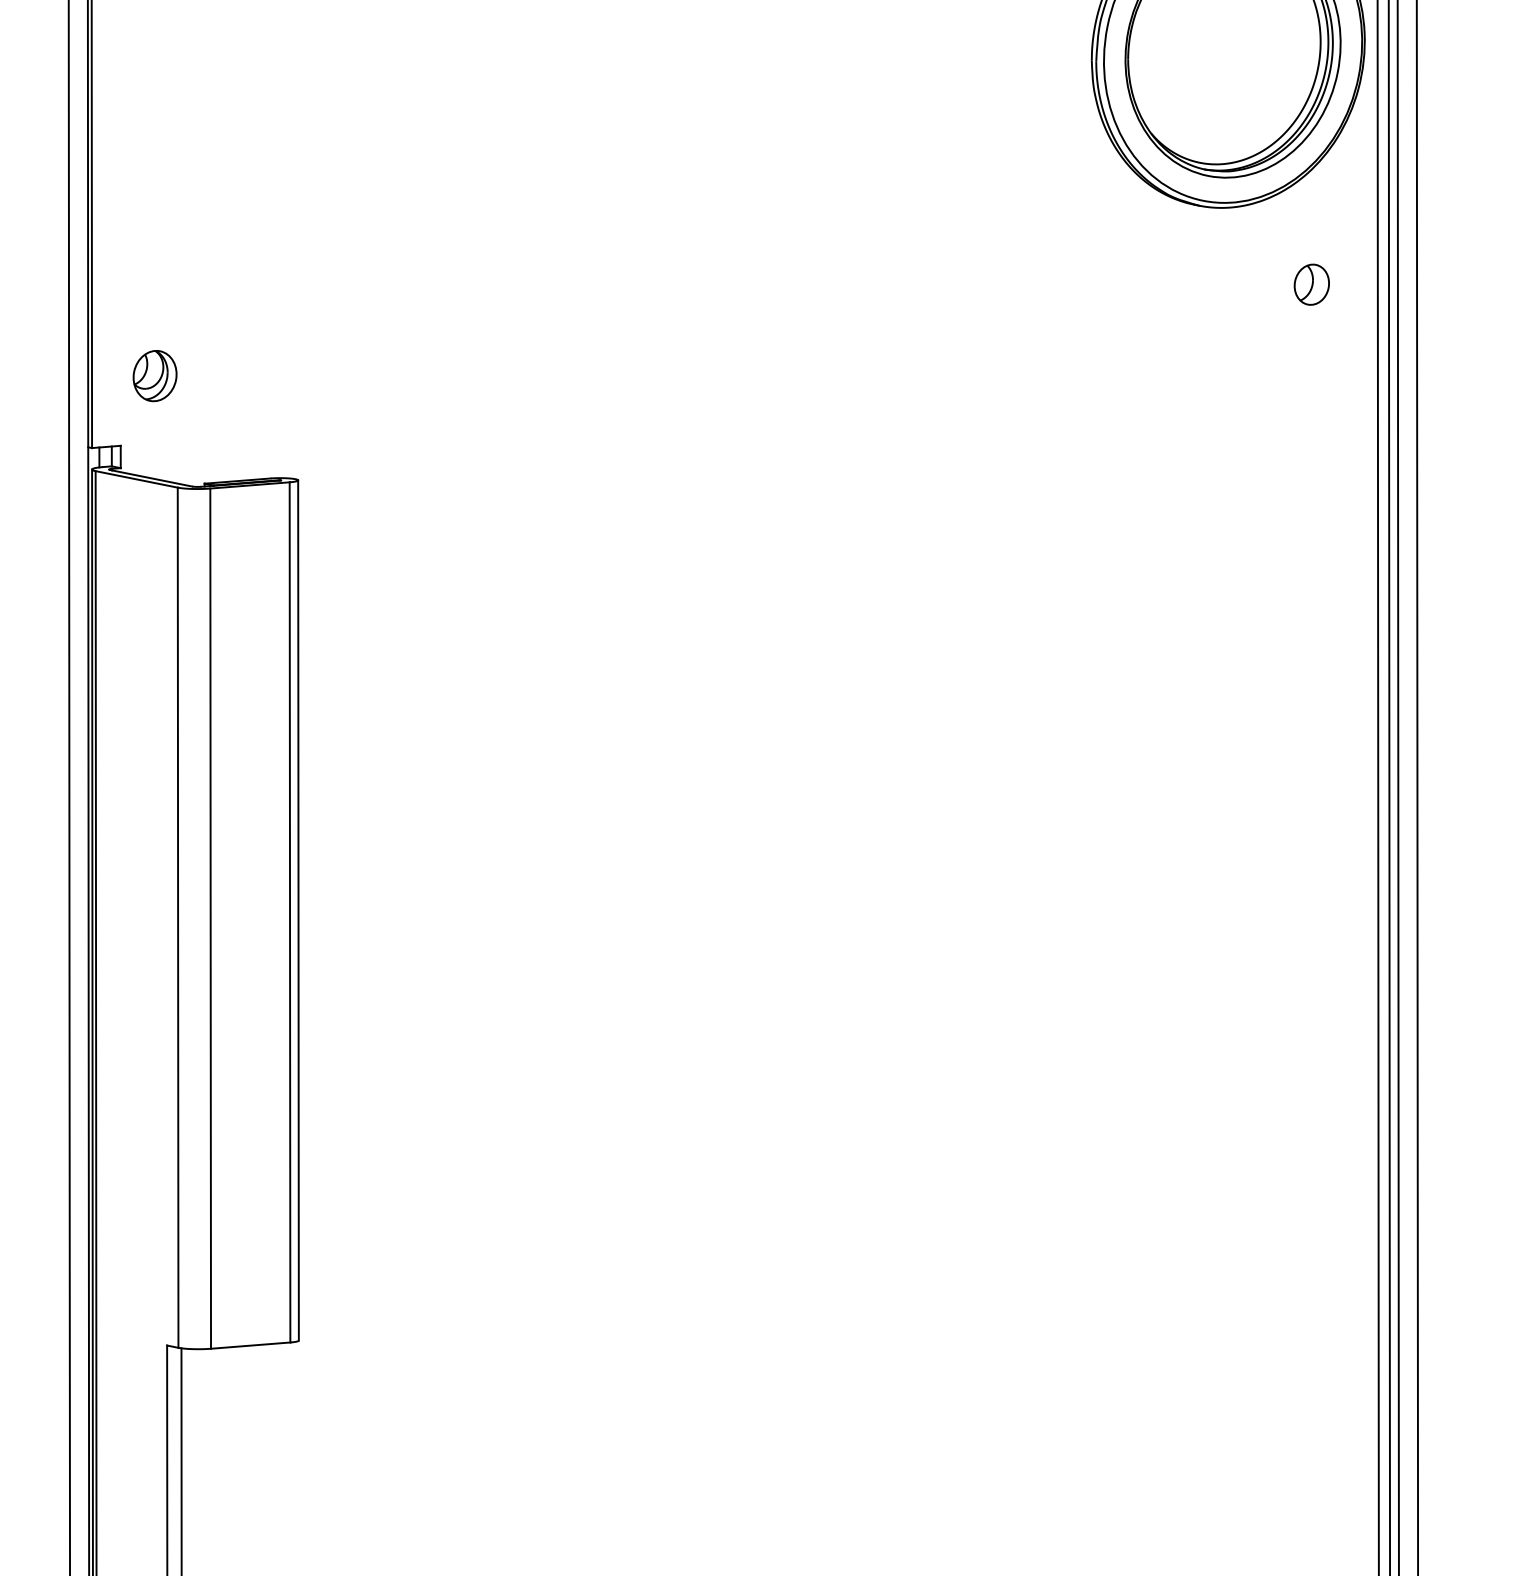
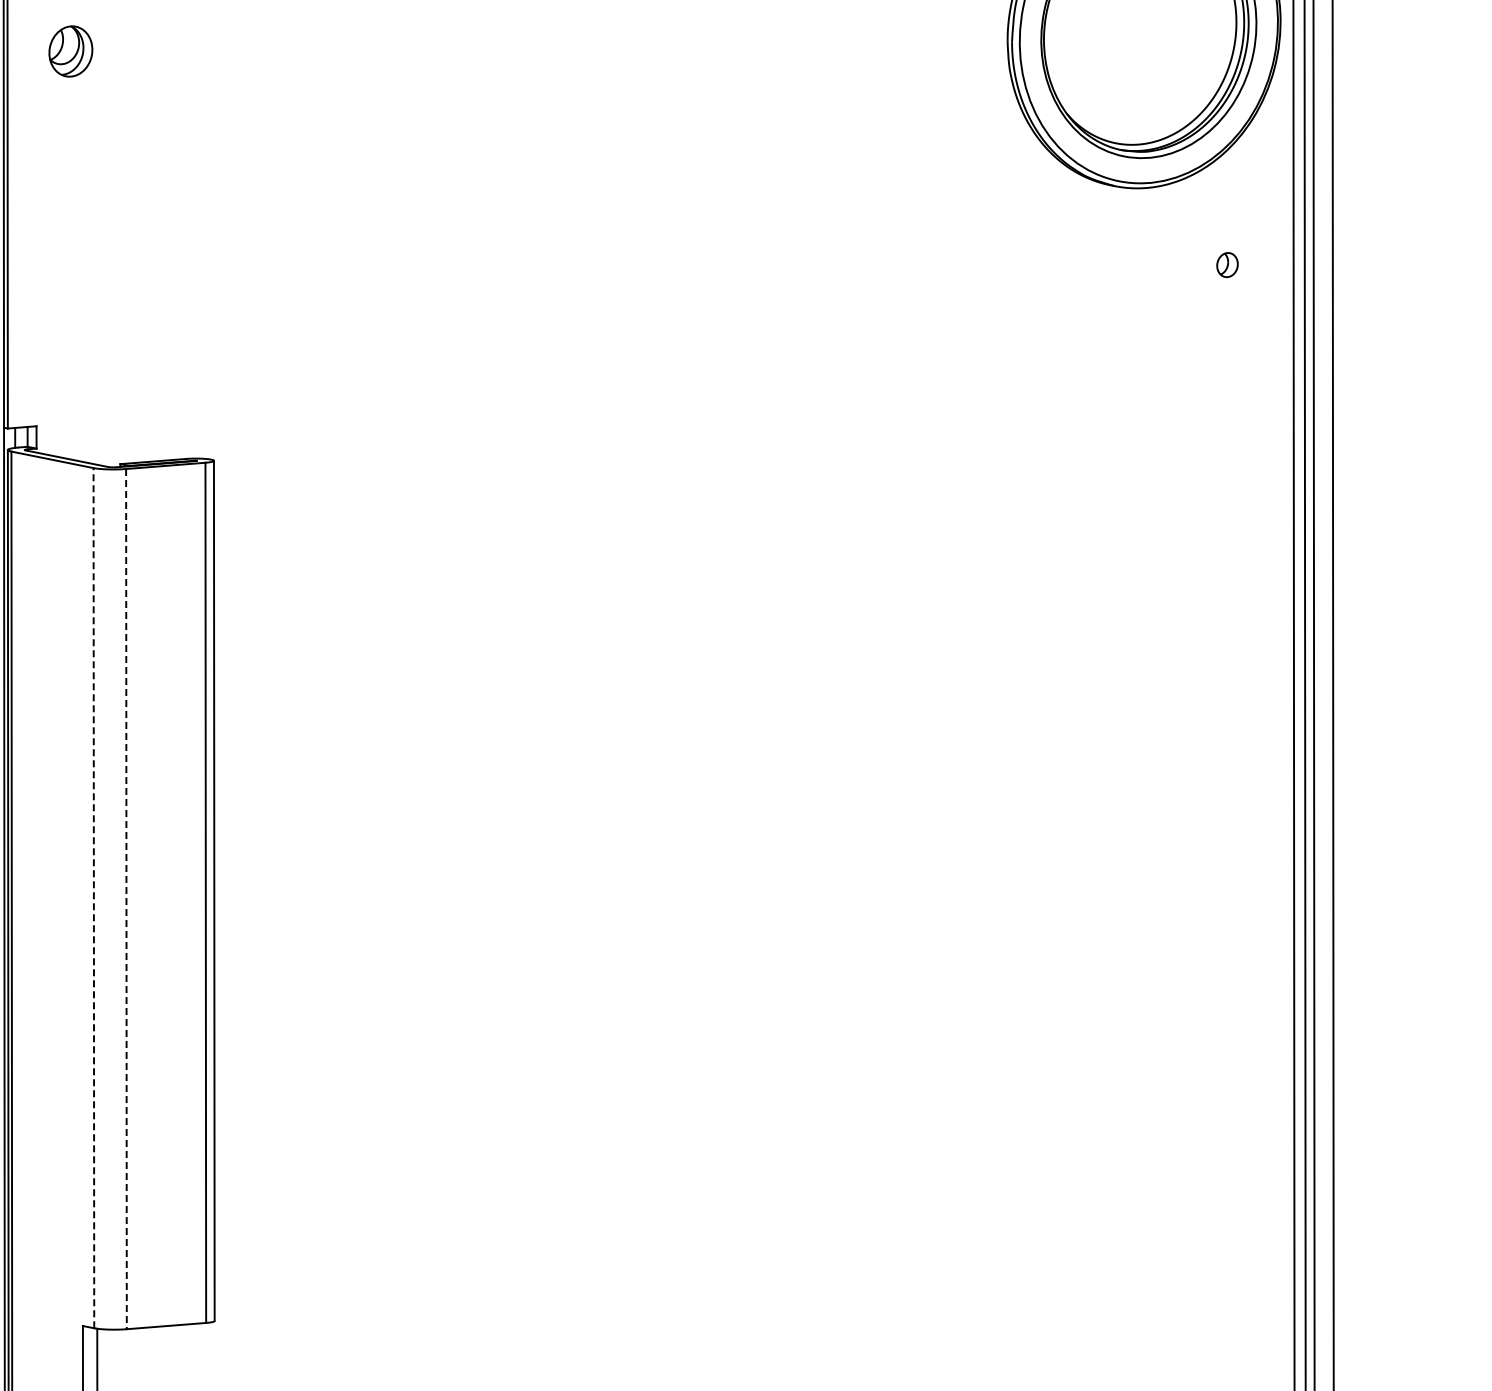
part: (1311, 284) -> (1227, 264), size x0.6
part: (154, 376) -> (70, 51), moved
line: (178, 917) -> (94, 897), solid -> dashed
line: (210, 919) -> (126, 899), solid -> dashed

